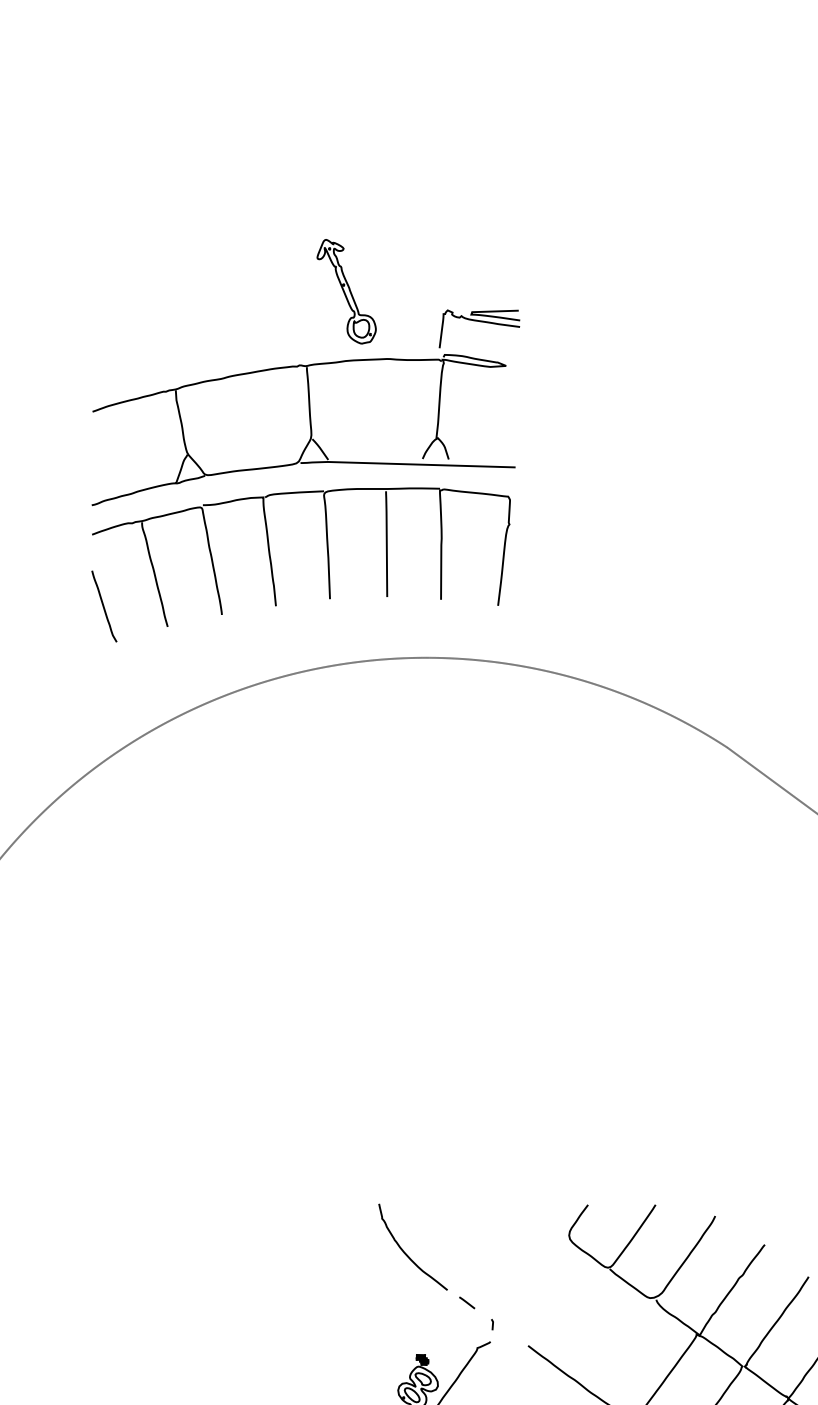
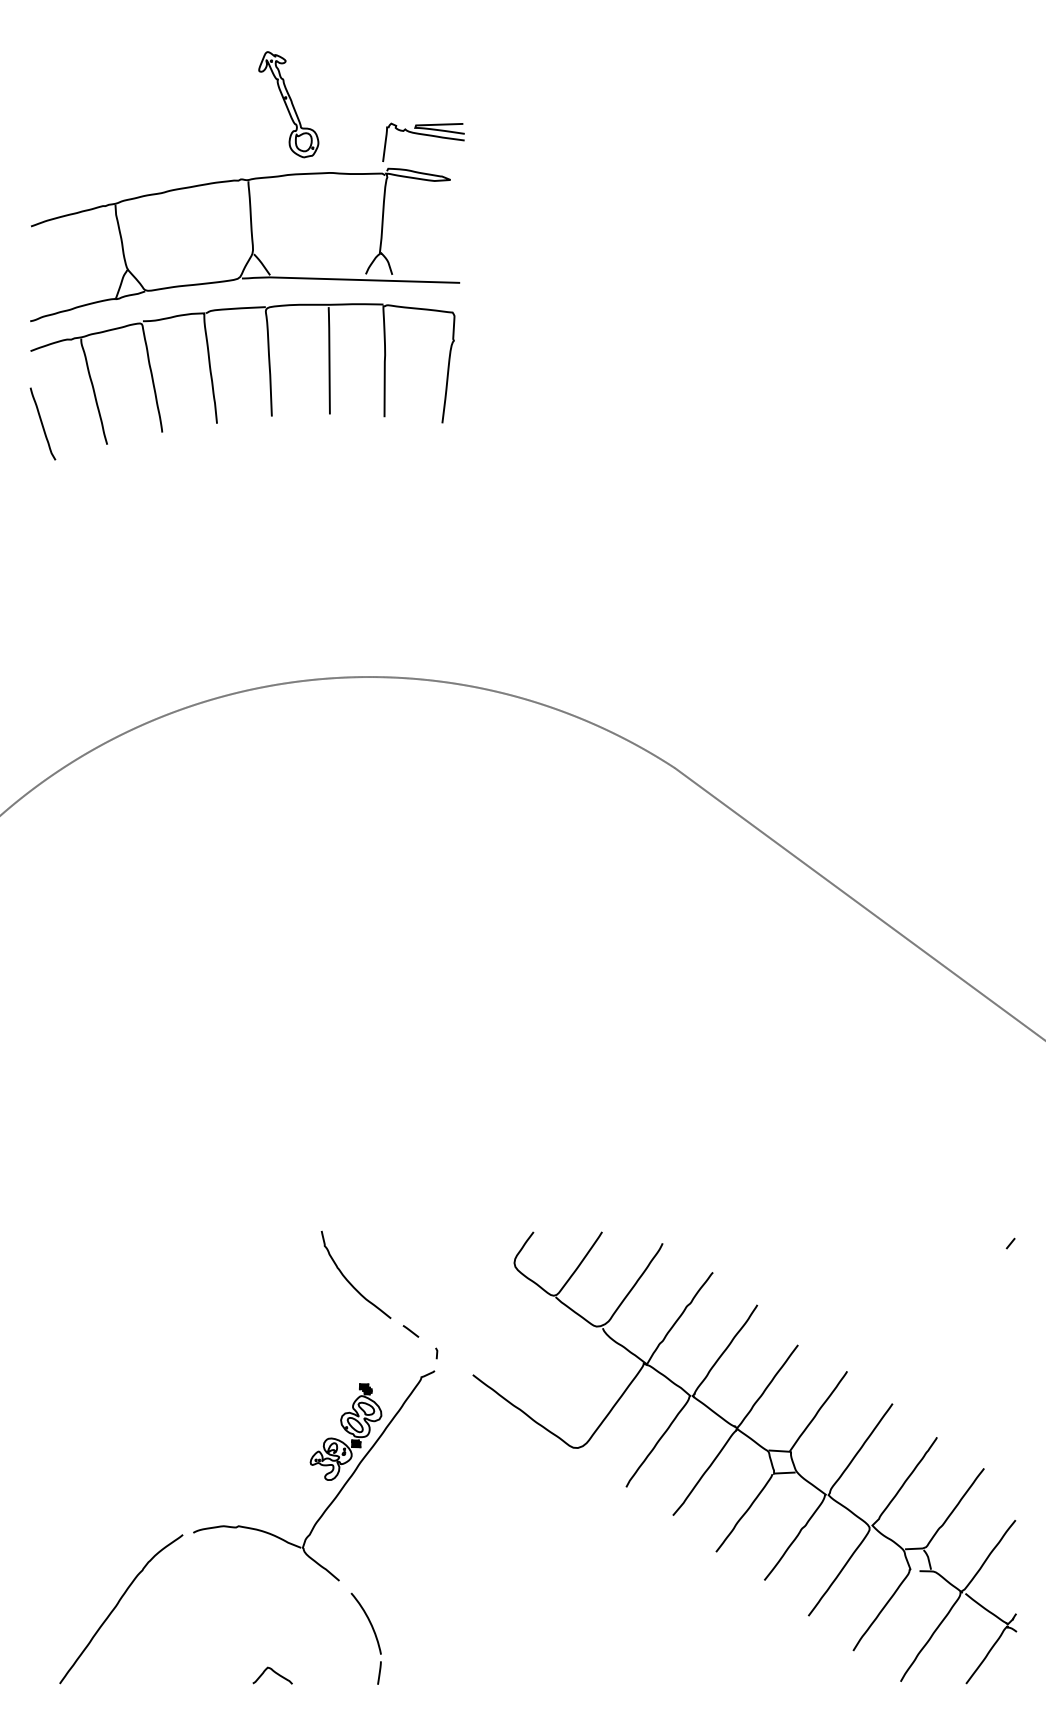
part: (304, 440) -> (246, 255), moved

